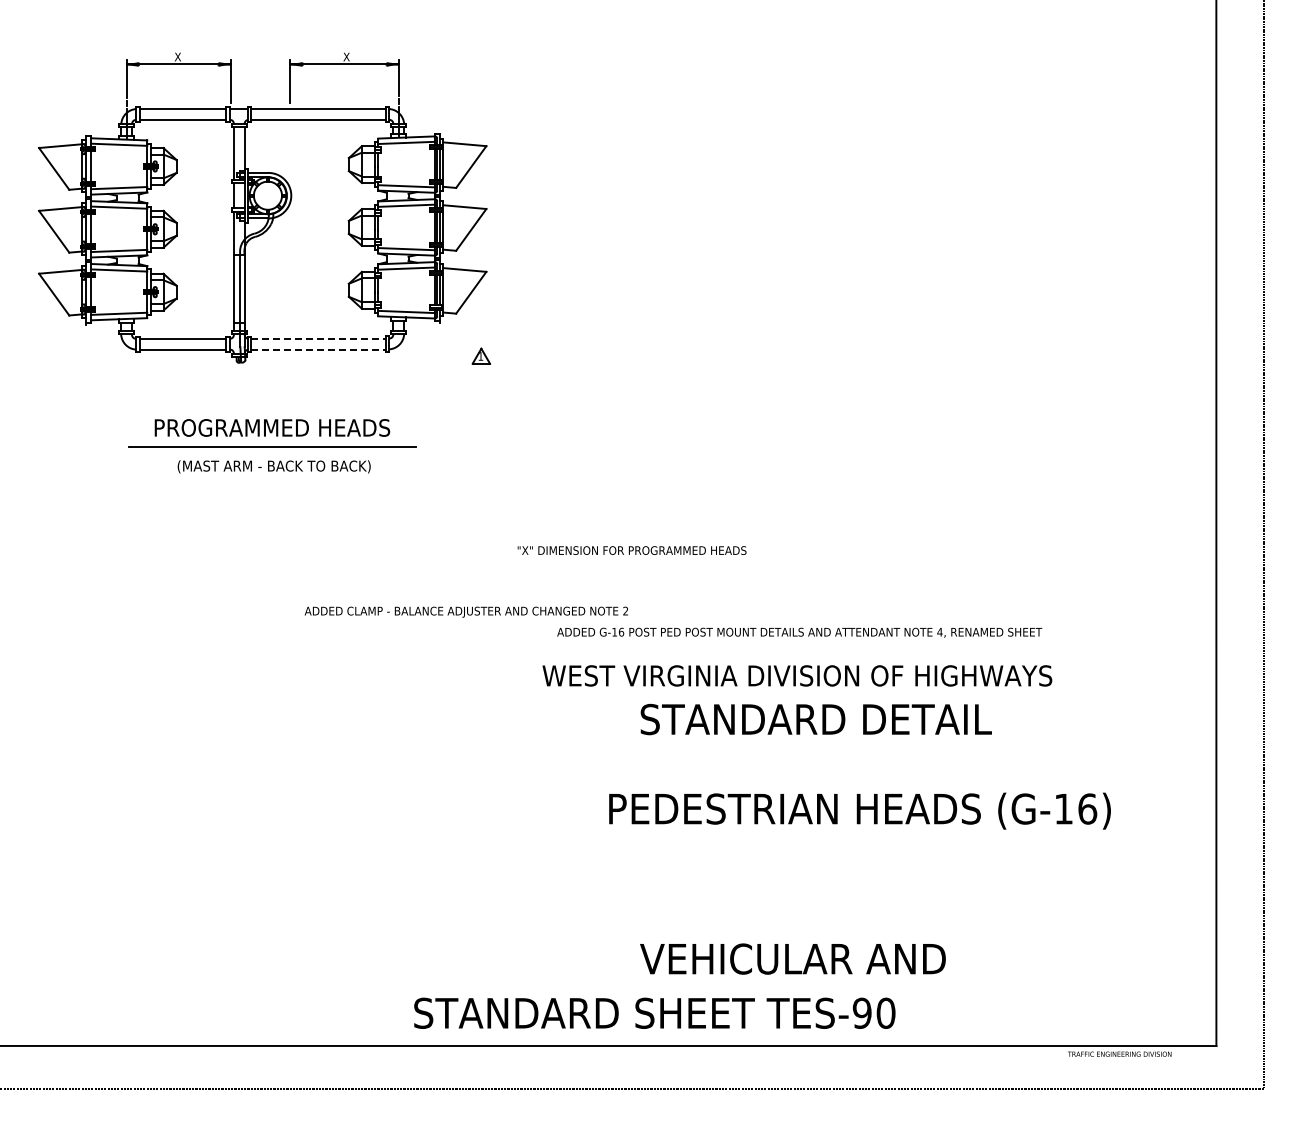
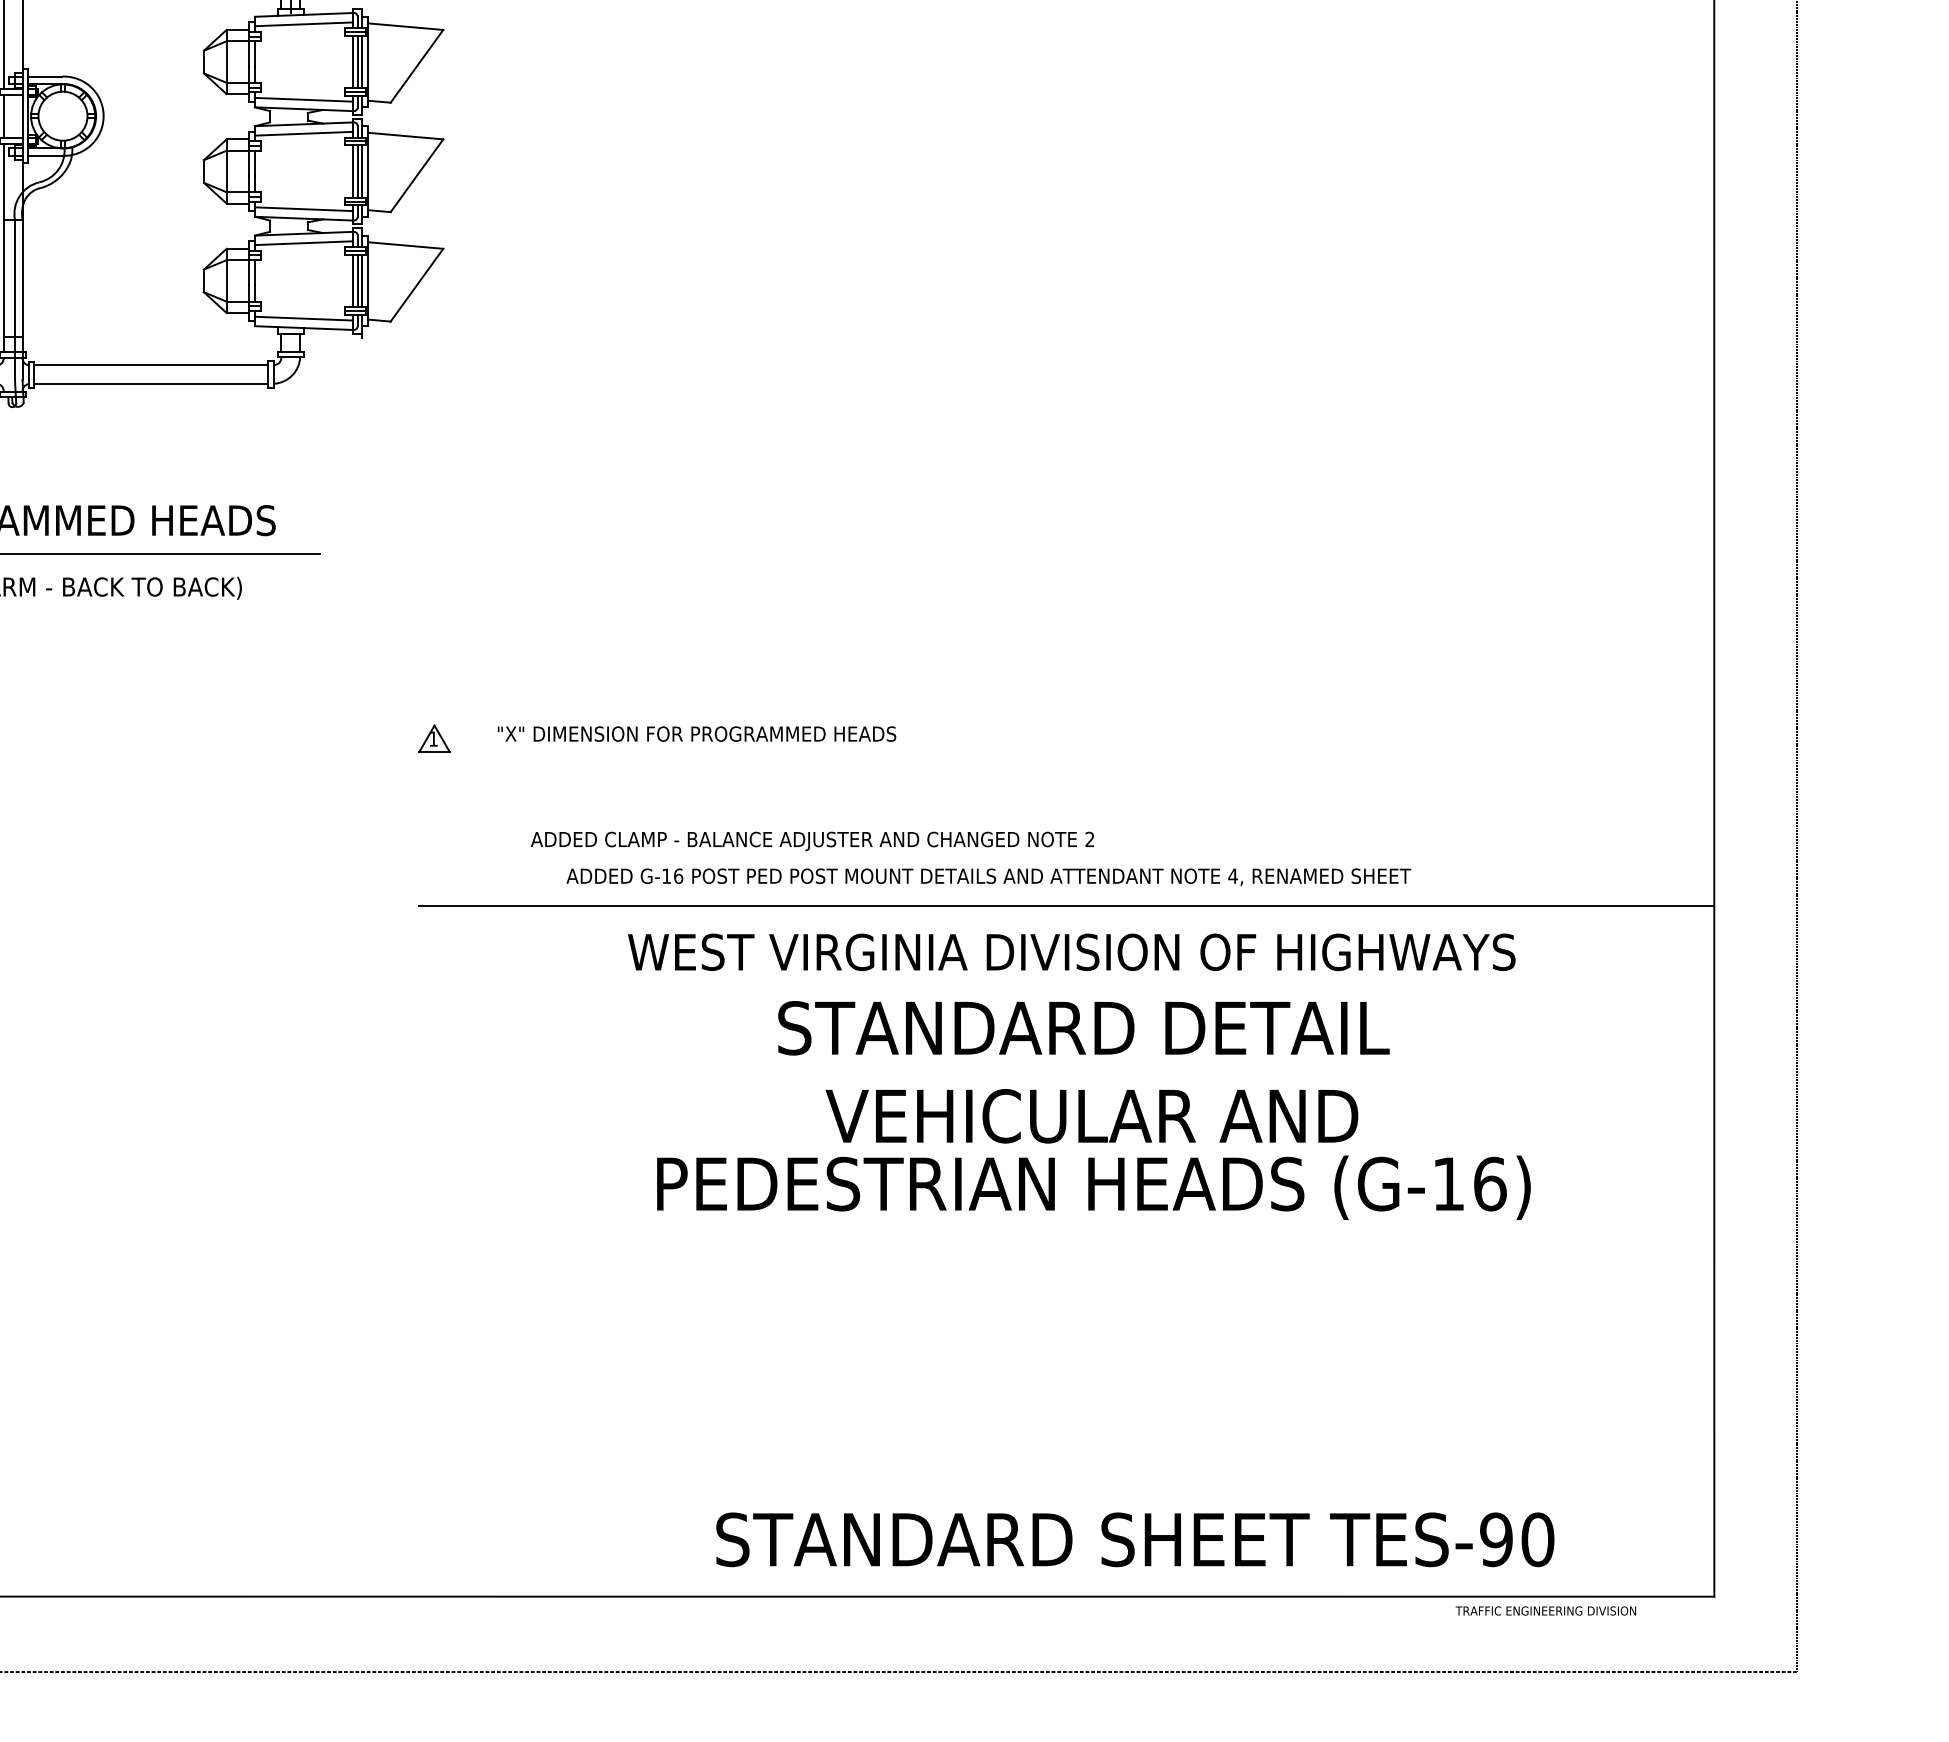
line: (319, 338) -> (152, 364), dashed -> solid
line: (319, 349) -> (152, 383), dashed -> solid
part: (480, 355) -> (433, 737), moved
text: (465, 611) -> (810, 840), moved
line: (844, 649) -> (1066, 906), added
text: (797, 675) -> (1072, 951), moved
text: (815, 719) -> (1082, 1028), moved
text: (792, 958) -> (1091, 1115), moved
text: (654, 1012) -> (1134, 1538), moved

